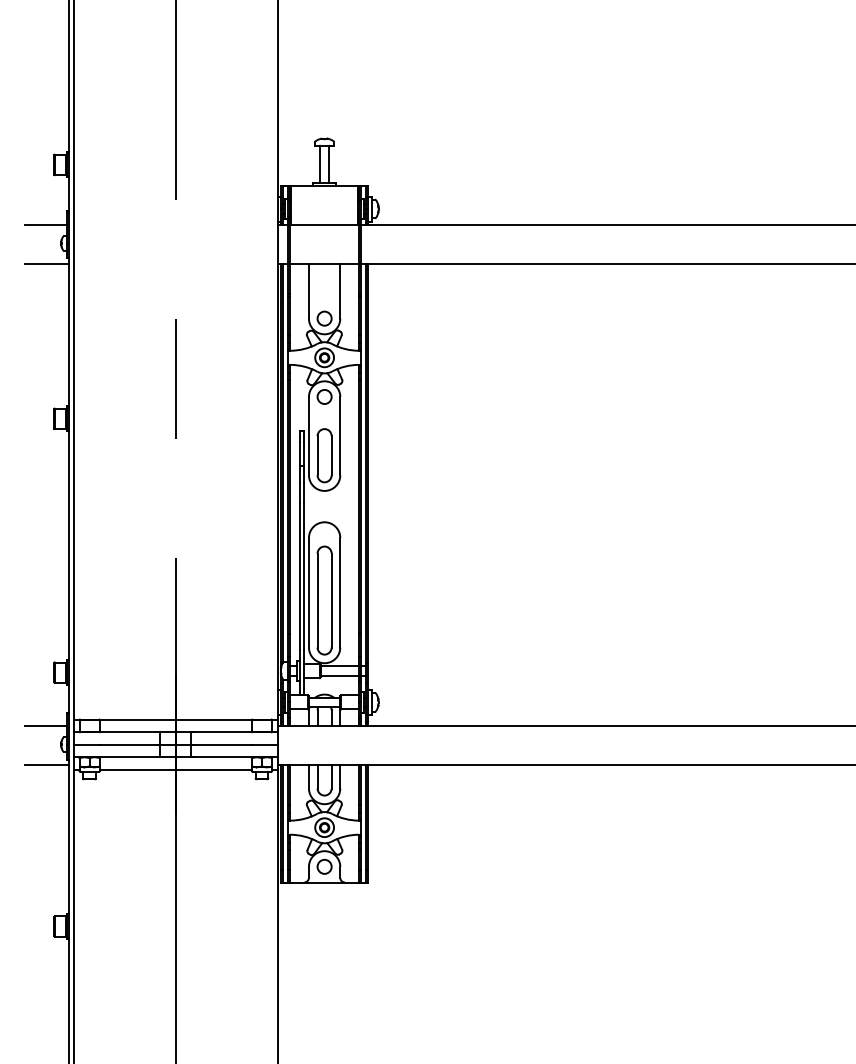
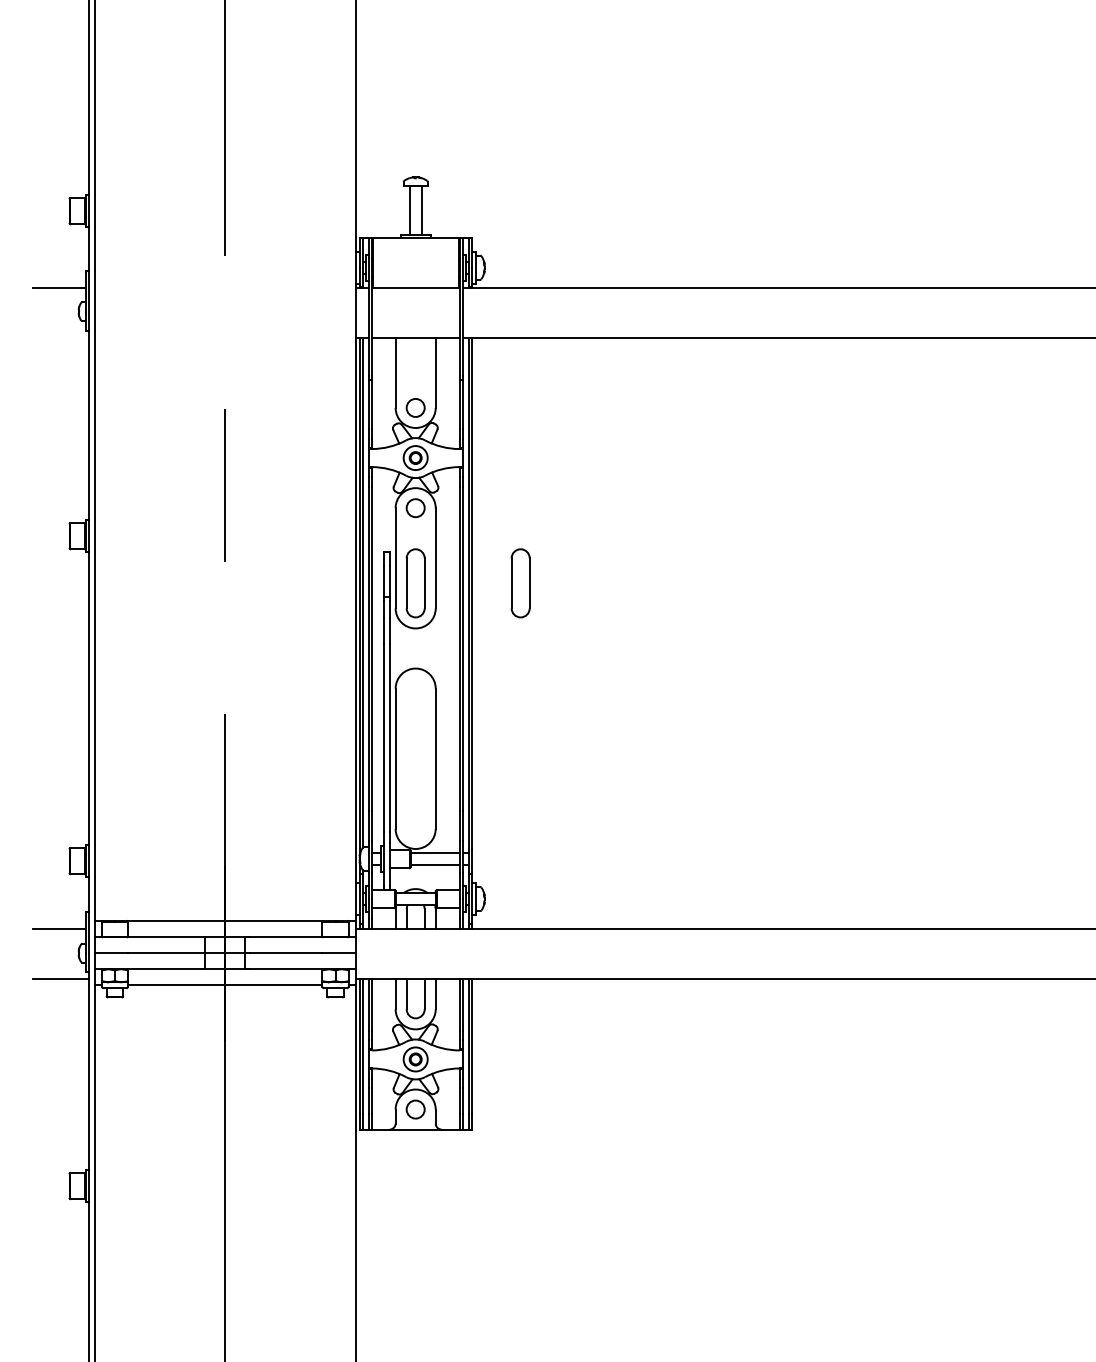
line: (47, 263) -> (60, 337), removed
part: (406, 455) -> (520, 583), added
part: (324, 600) -> (415, 768), removed

